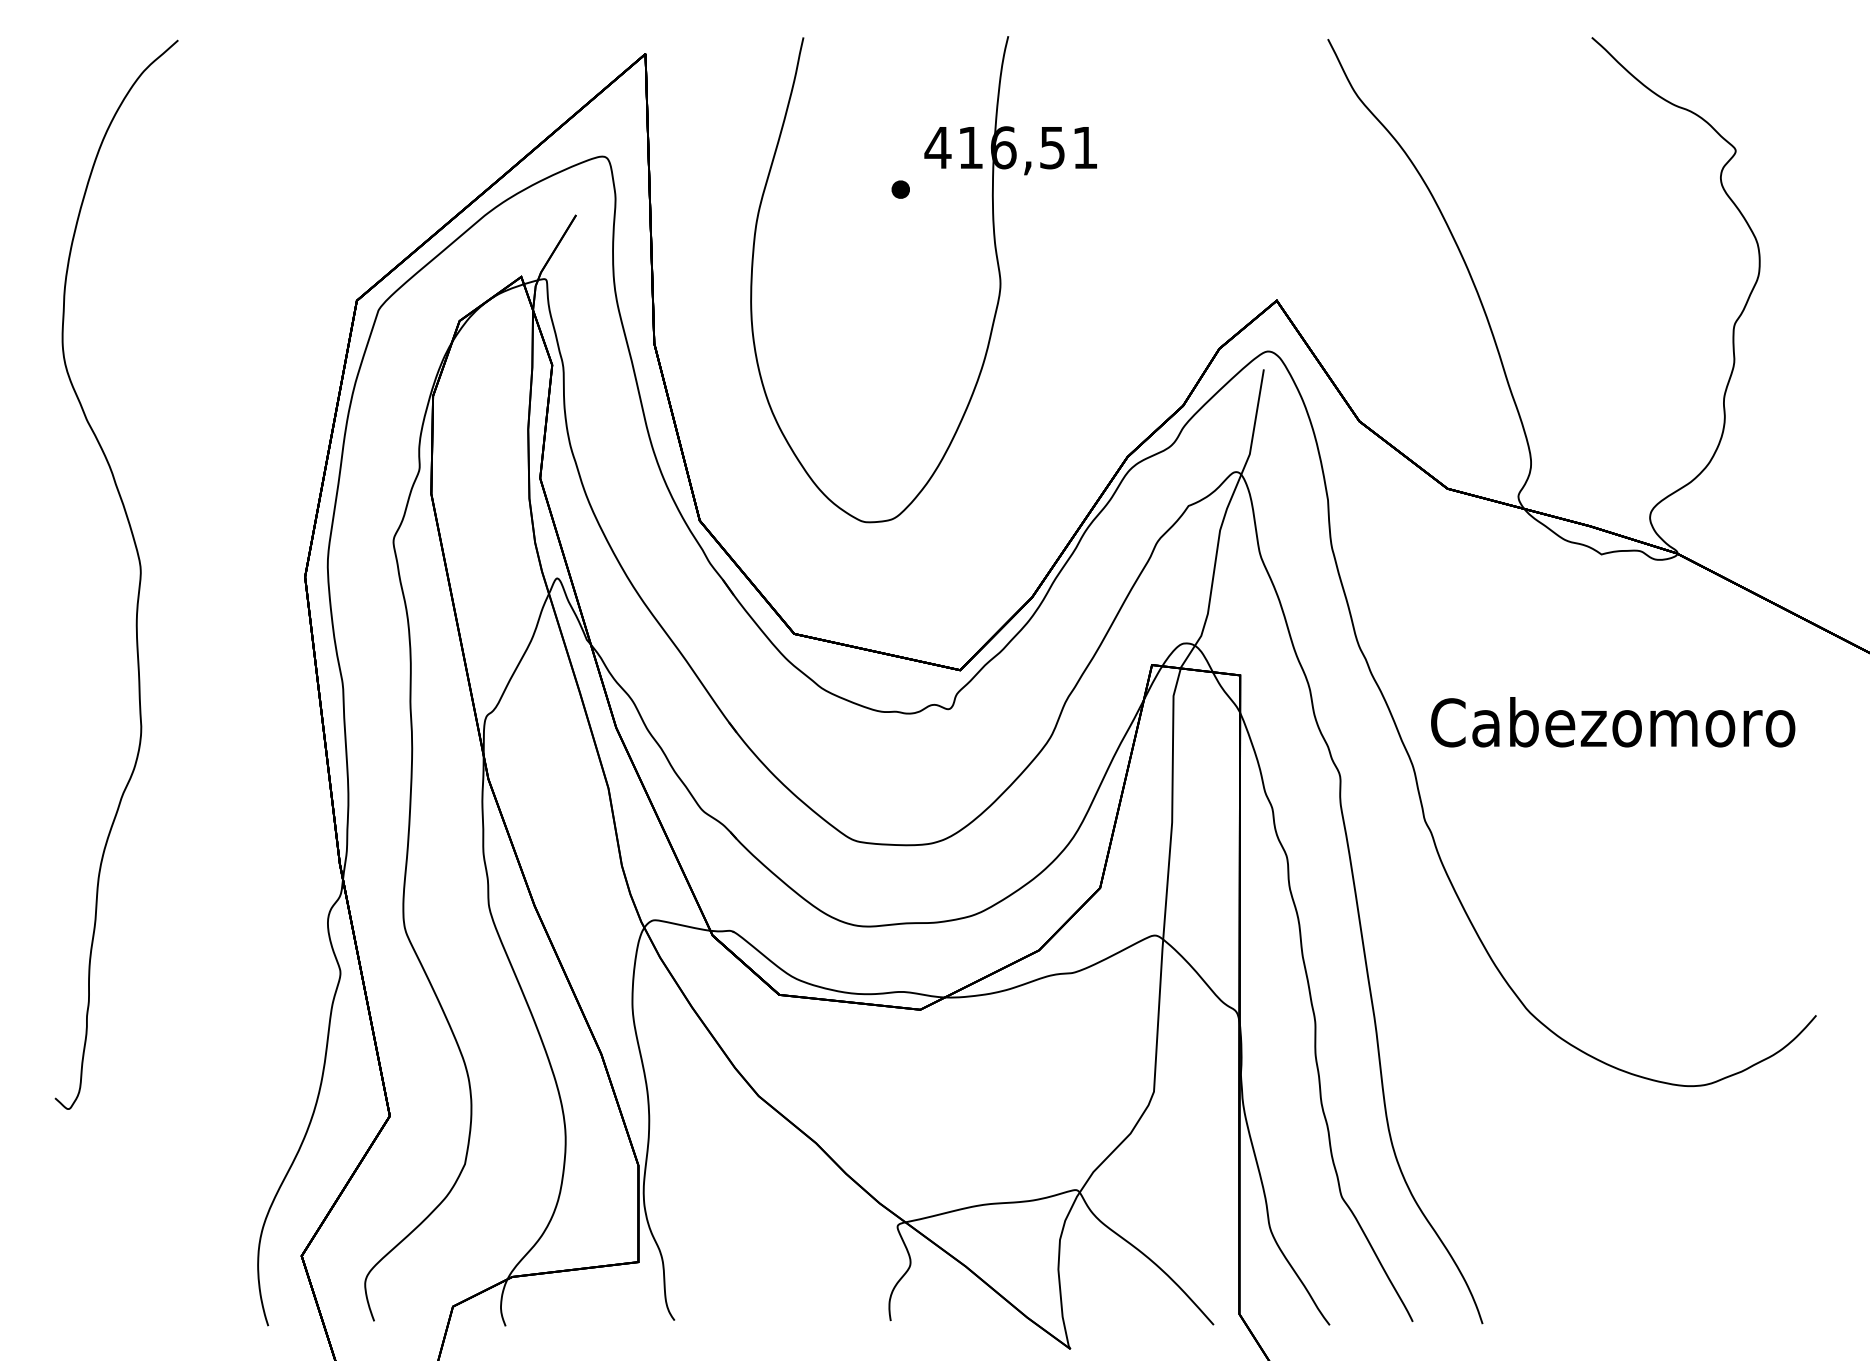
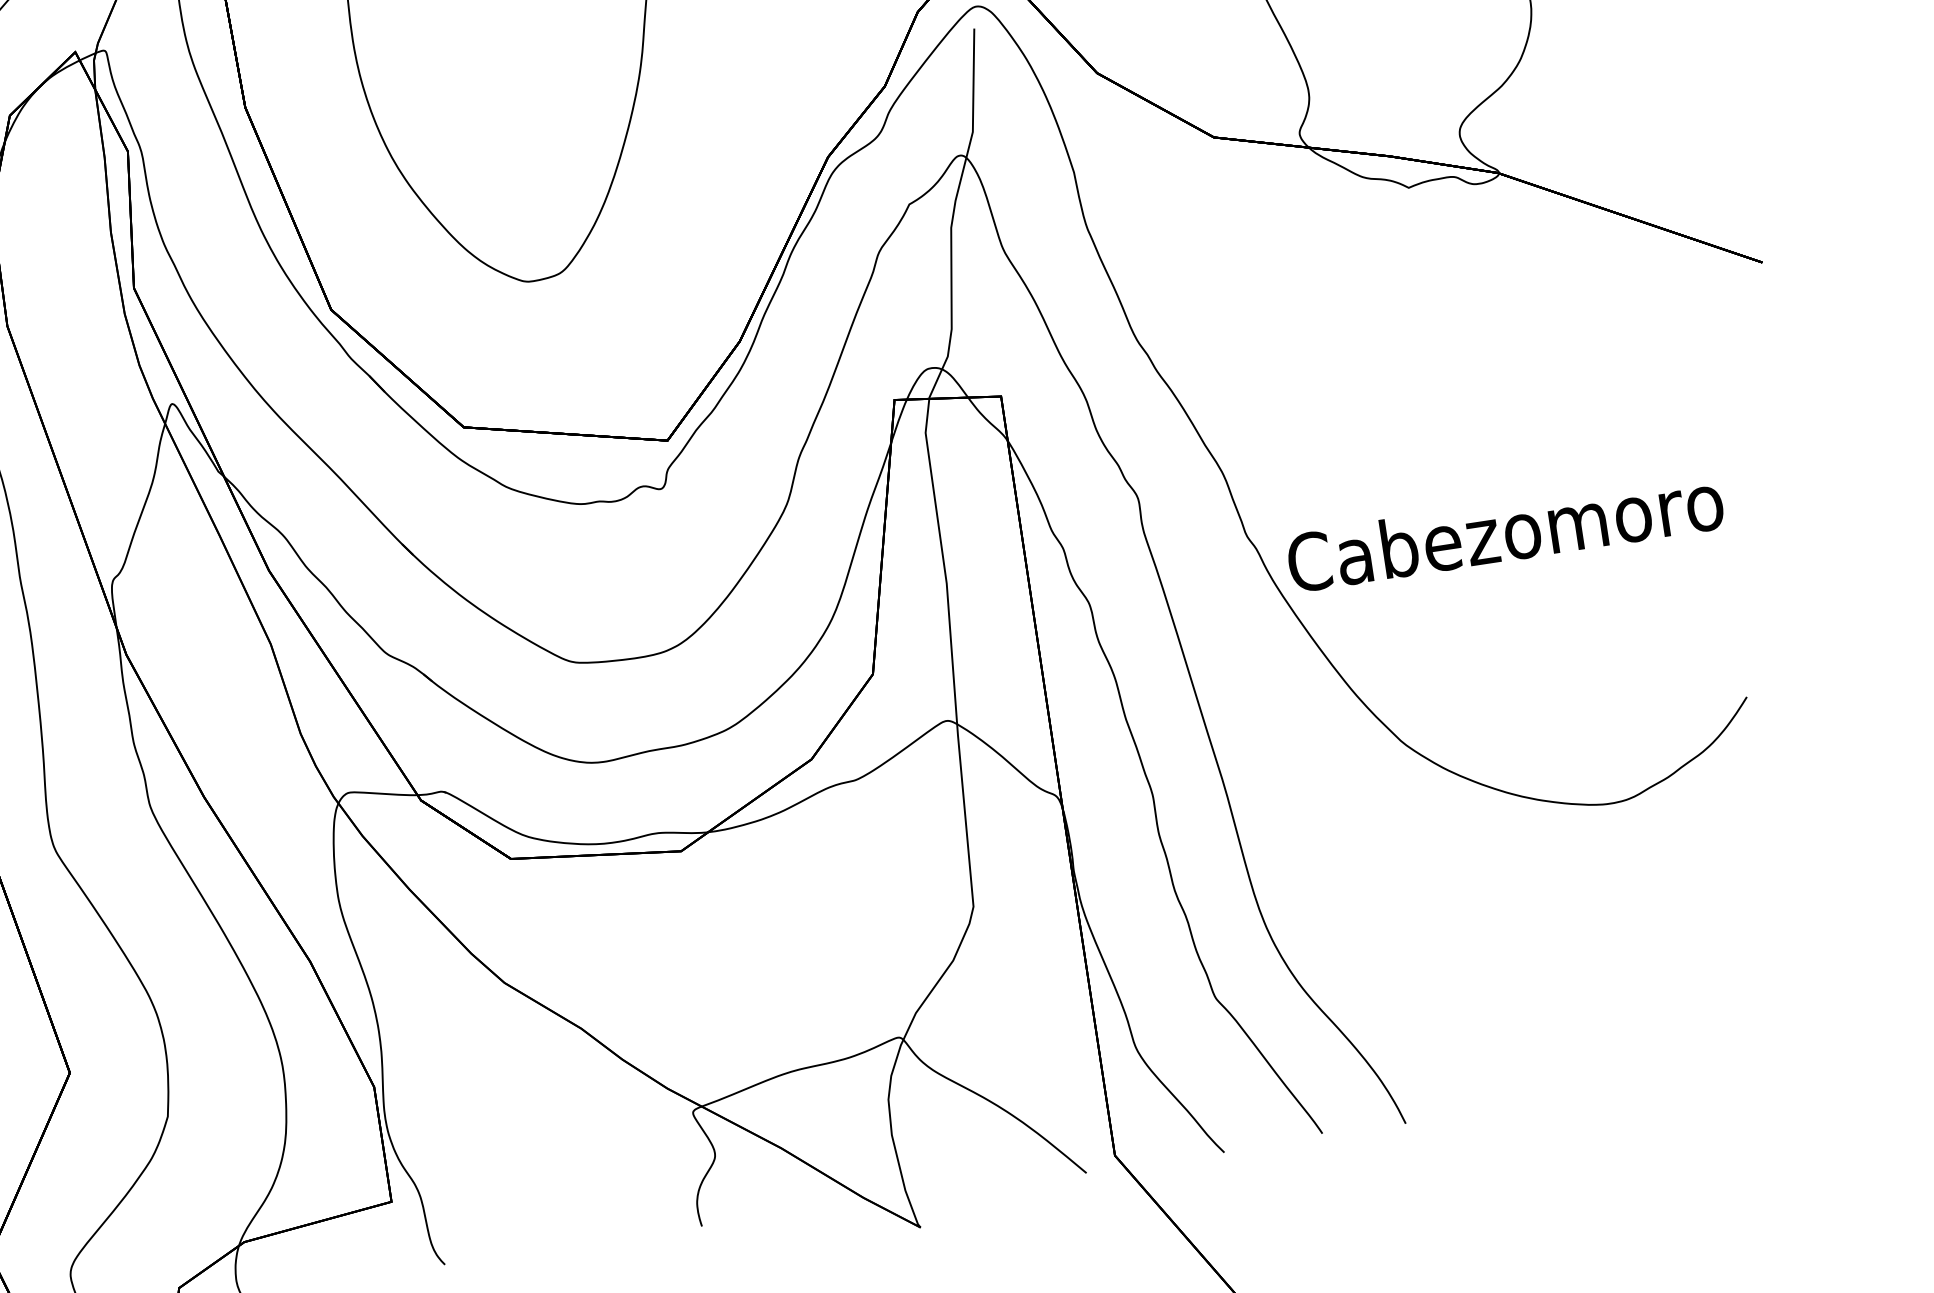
text: (1613, 722) -> (1505, 531), moved

